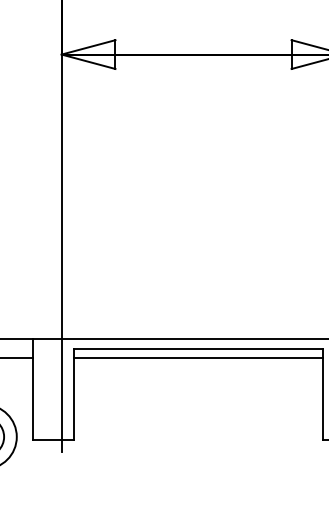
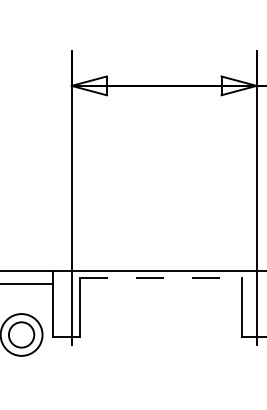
line: (199, 348) -> (161, 277), solid -> dashed
line: (197, 357) -> (160, 283), removed

